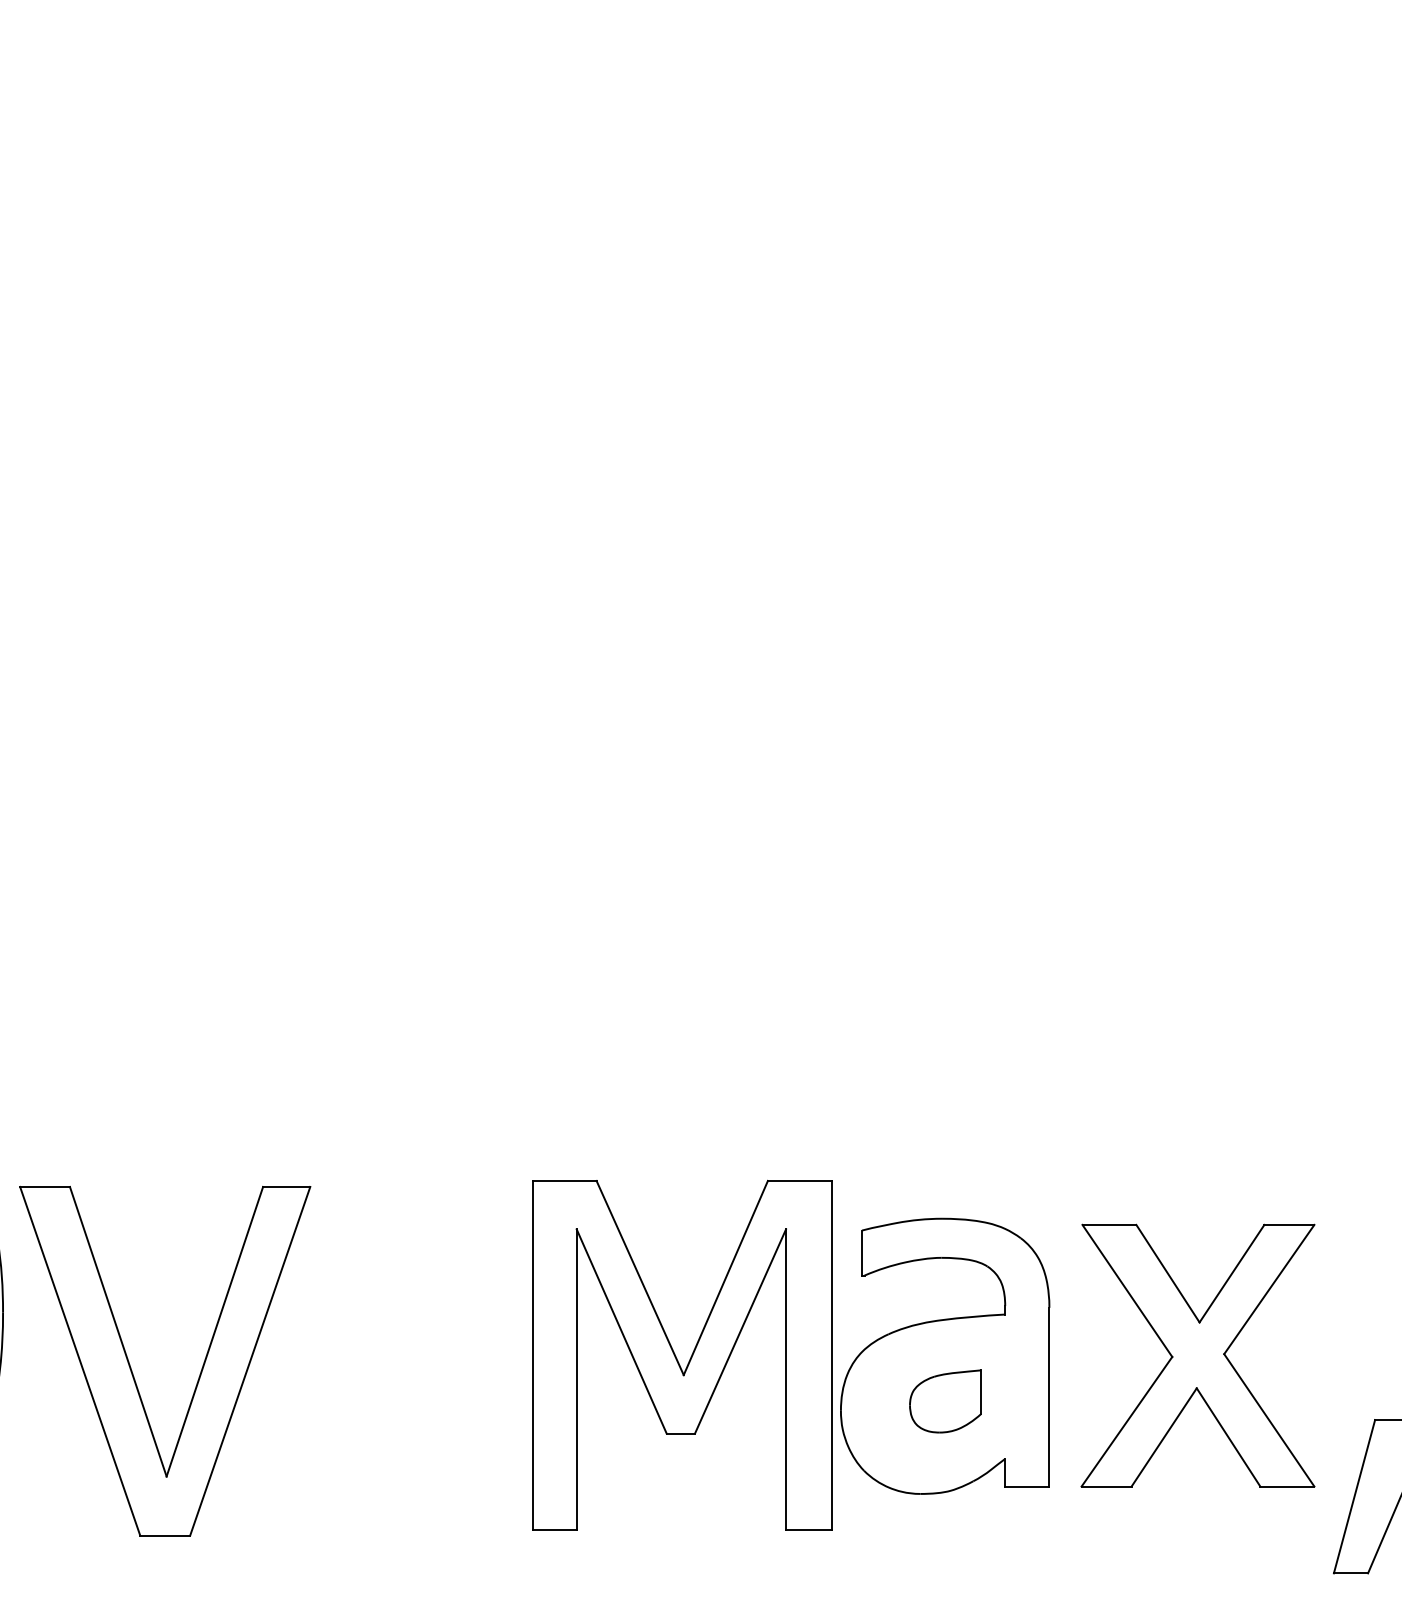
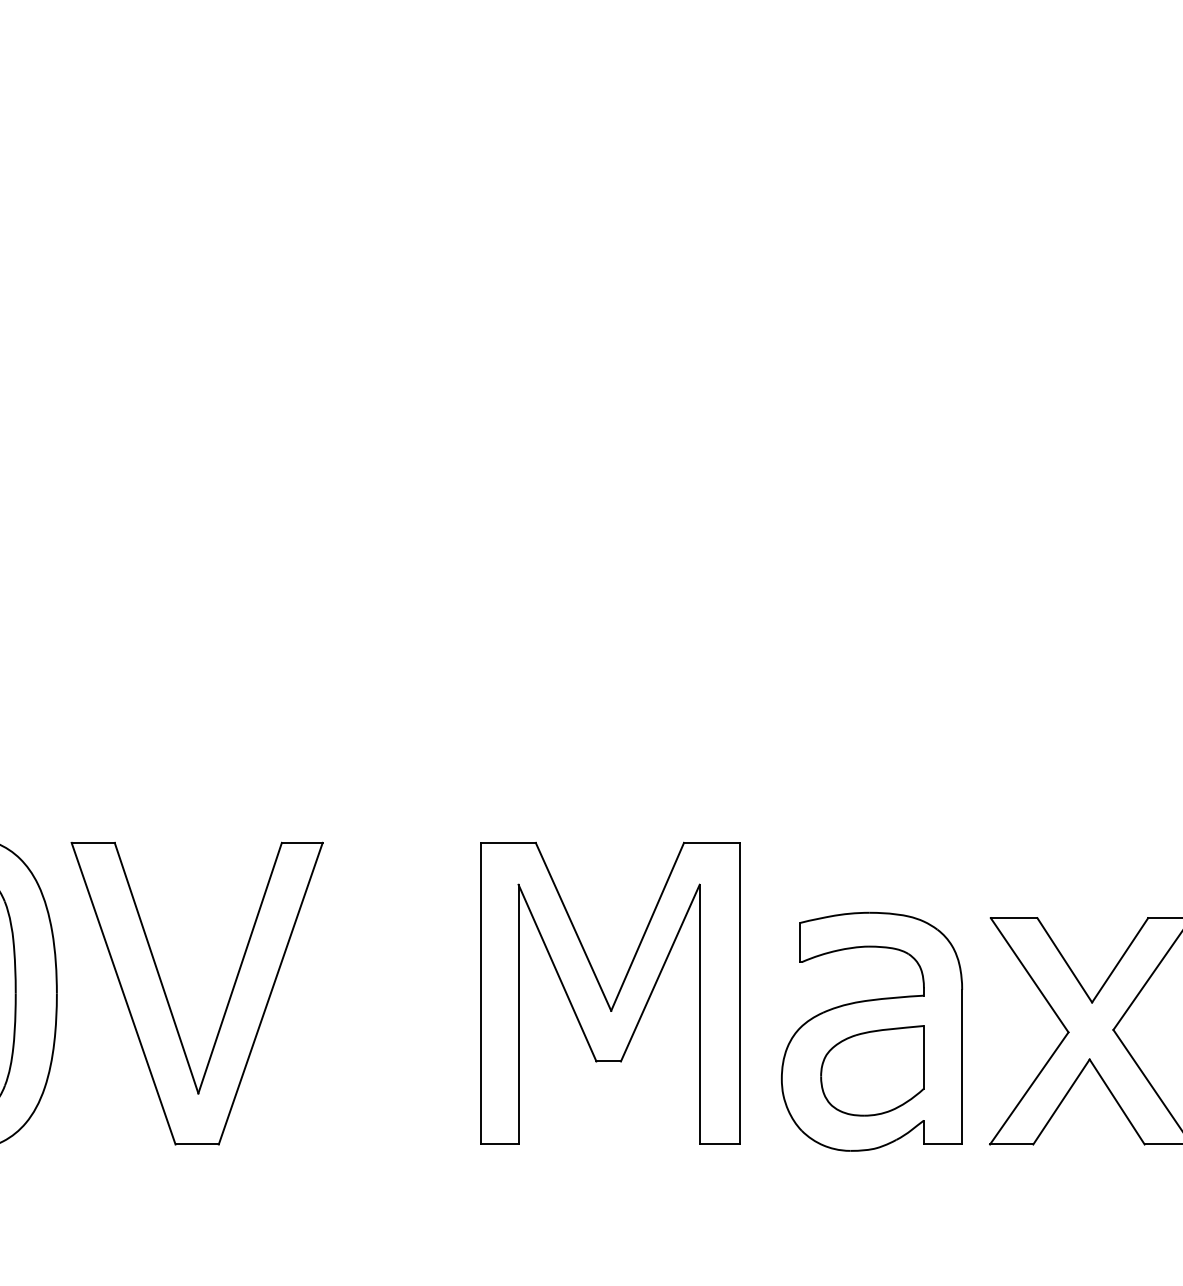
part: (676, 1356) -> (604, 994), moved
part: (132, 1370) -> (168, 1001), moved
part: (945, 1401) -> (872, 1070), size x1.67

